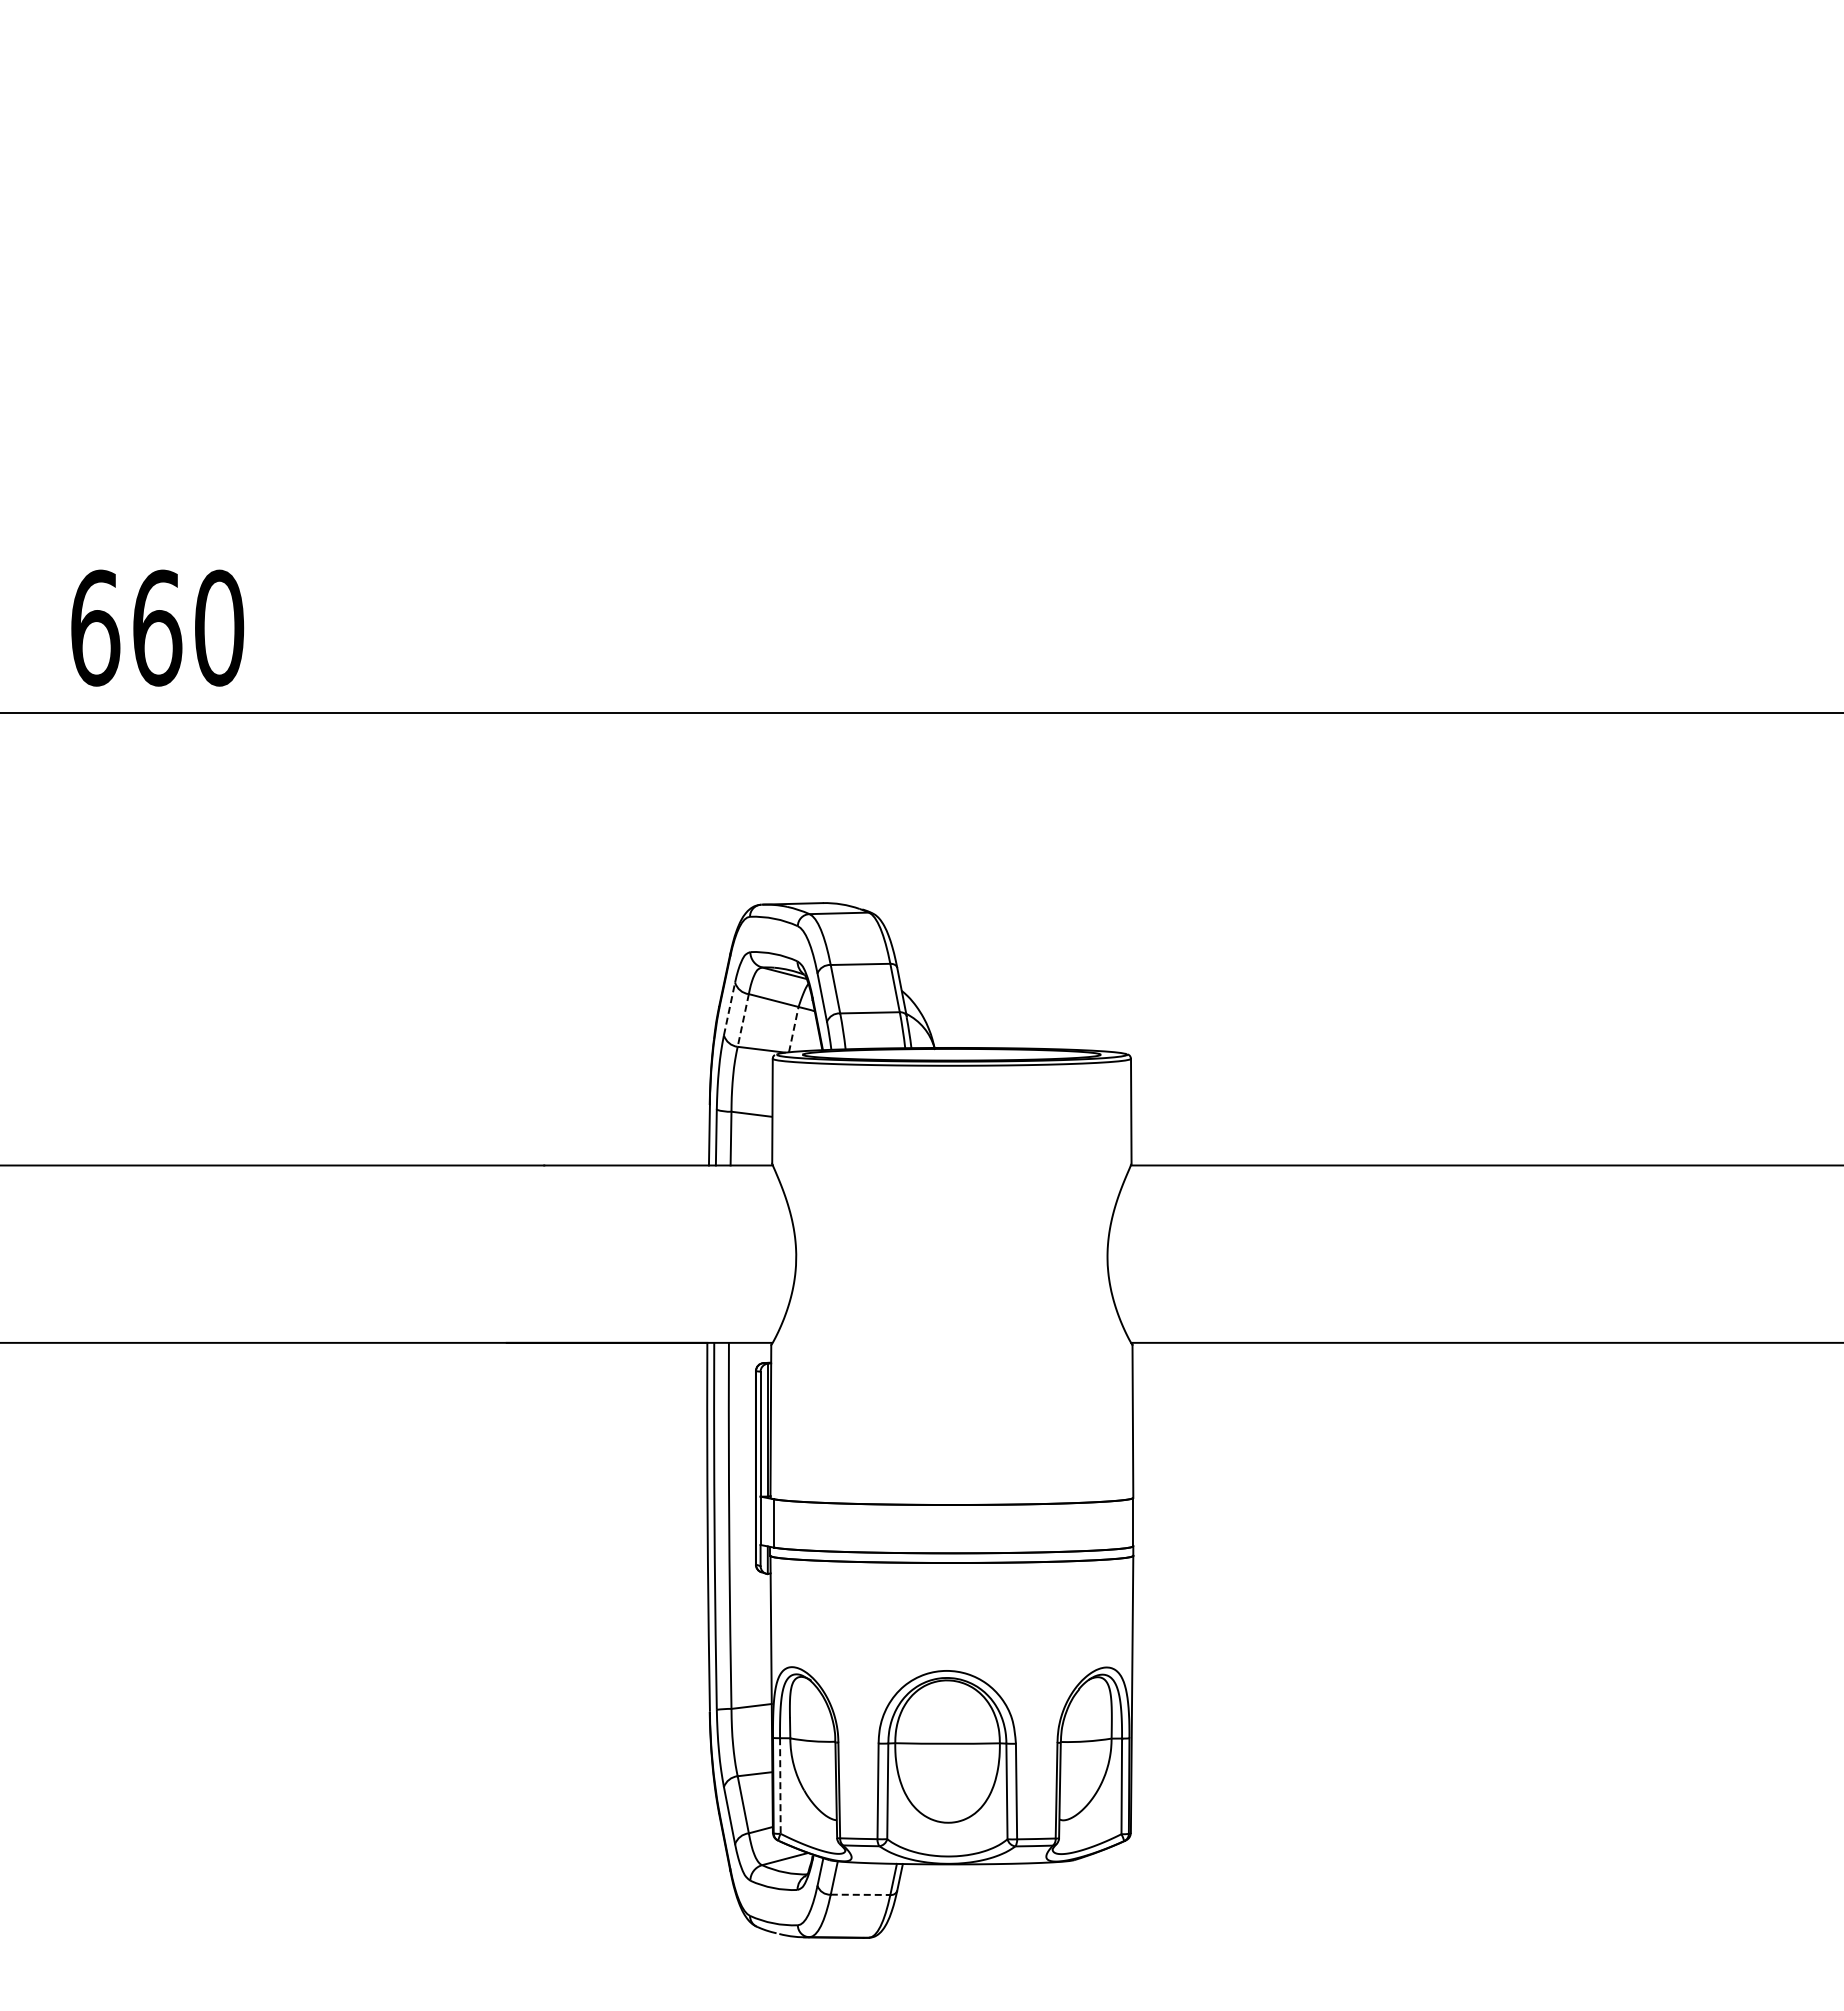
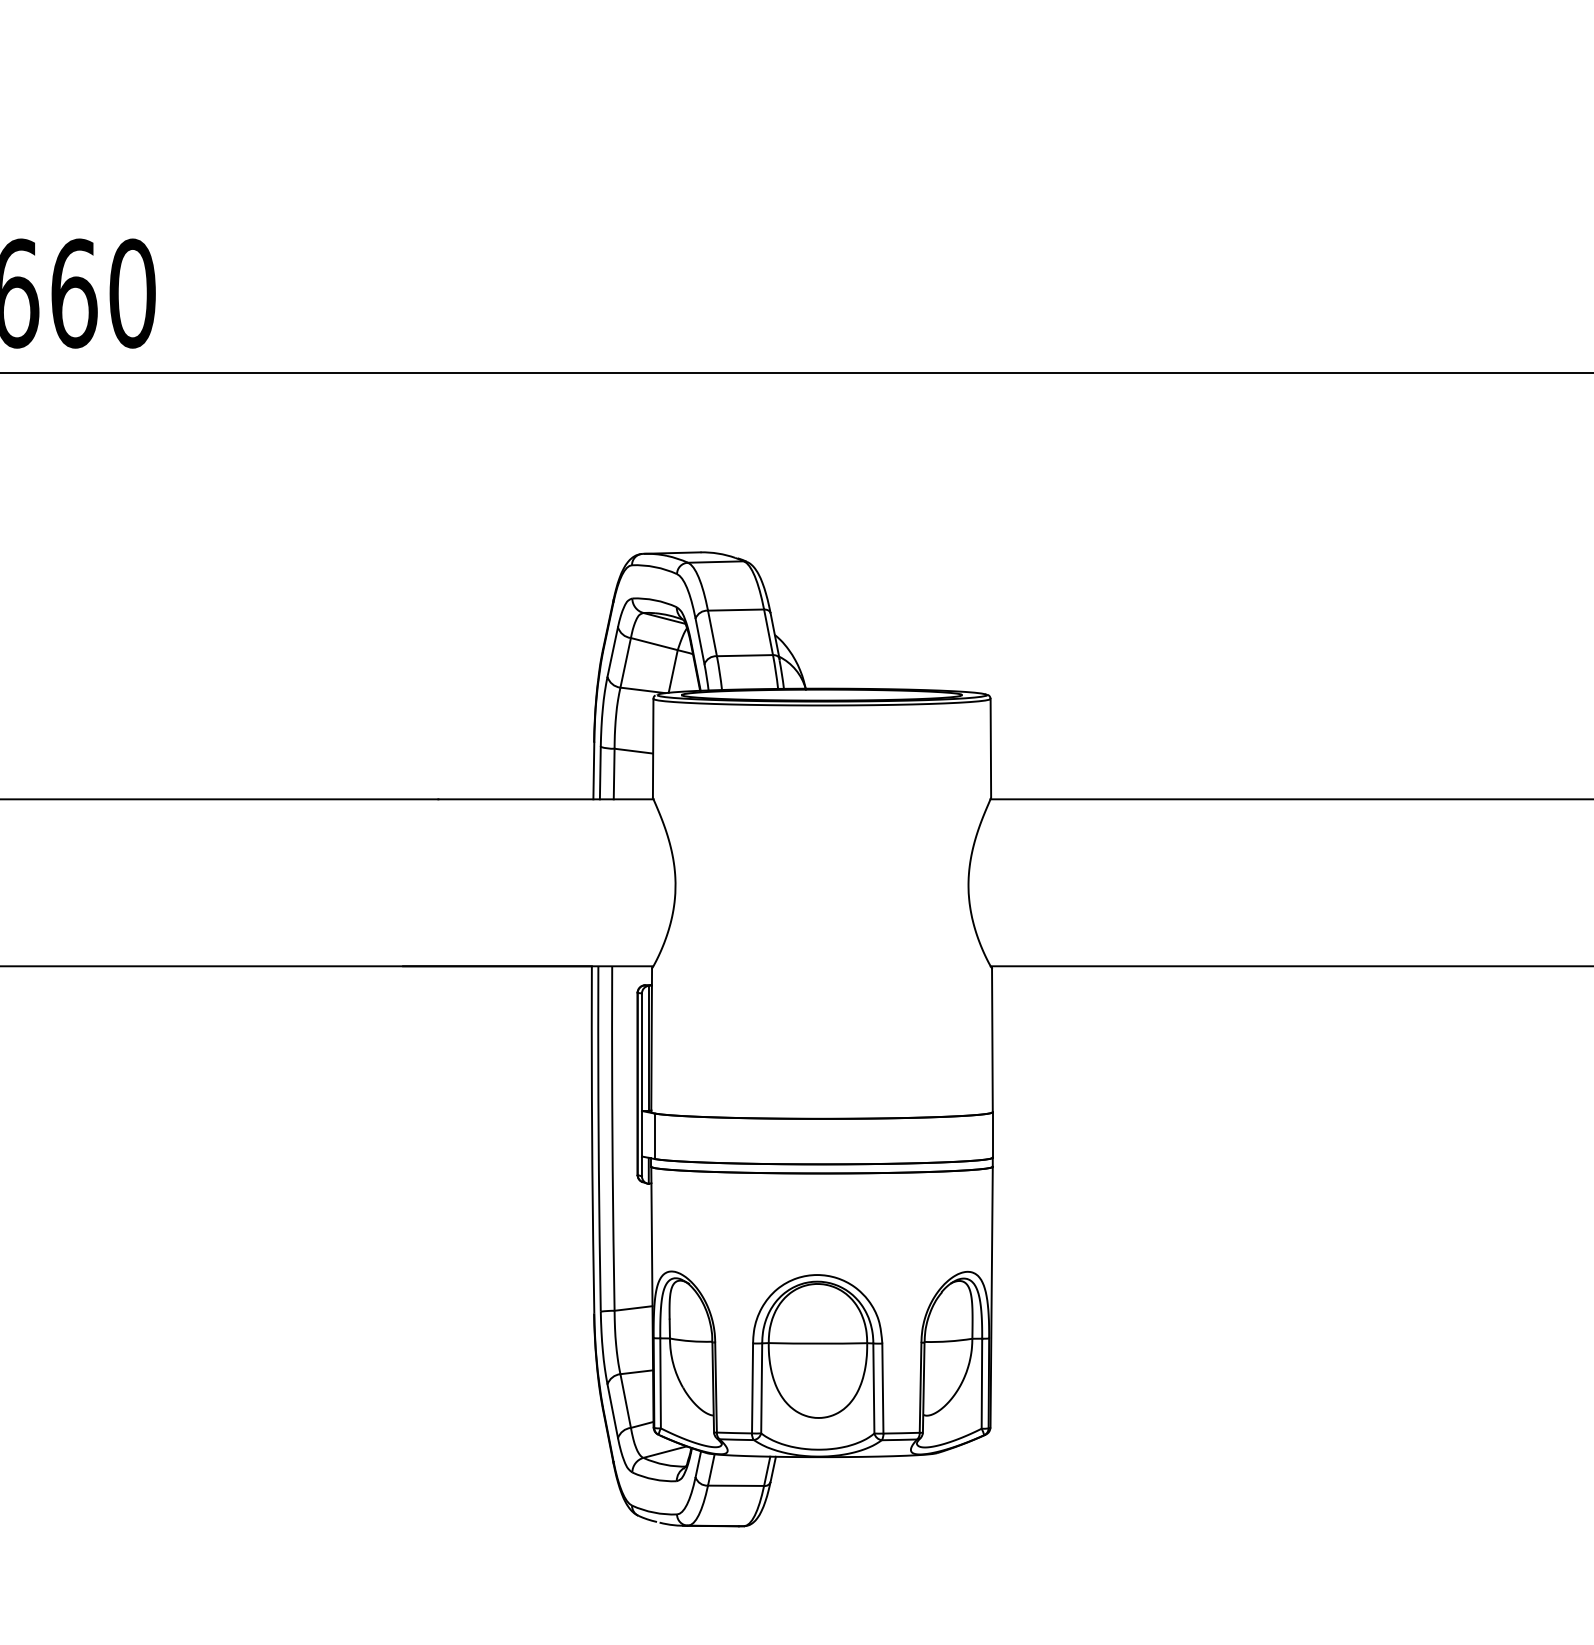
line: (729, 1008) -> (612, 651), dashed -> solid
line: (743, 1020) -> (625, 662), dashed -> solid
line: (793, 1029) -> (672, 671), dashed -> solid
line: (780, 1786) -> (660, 1383), dashed -> solid
line: (860, 1894) -> (736, 1485), dashed -> solid

